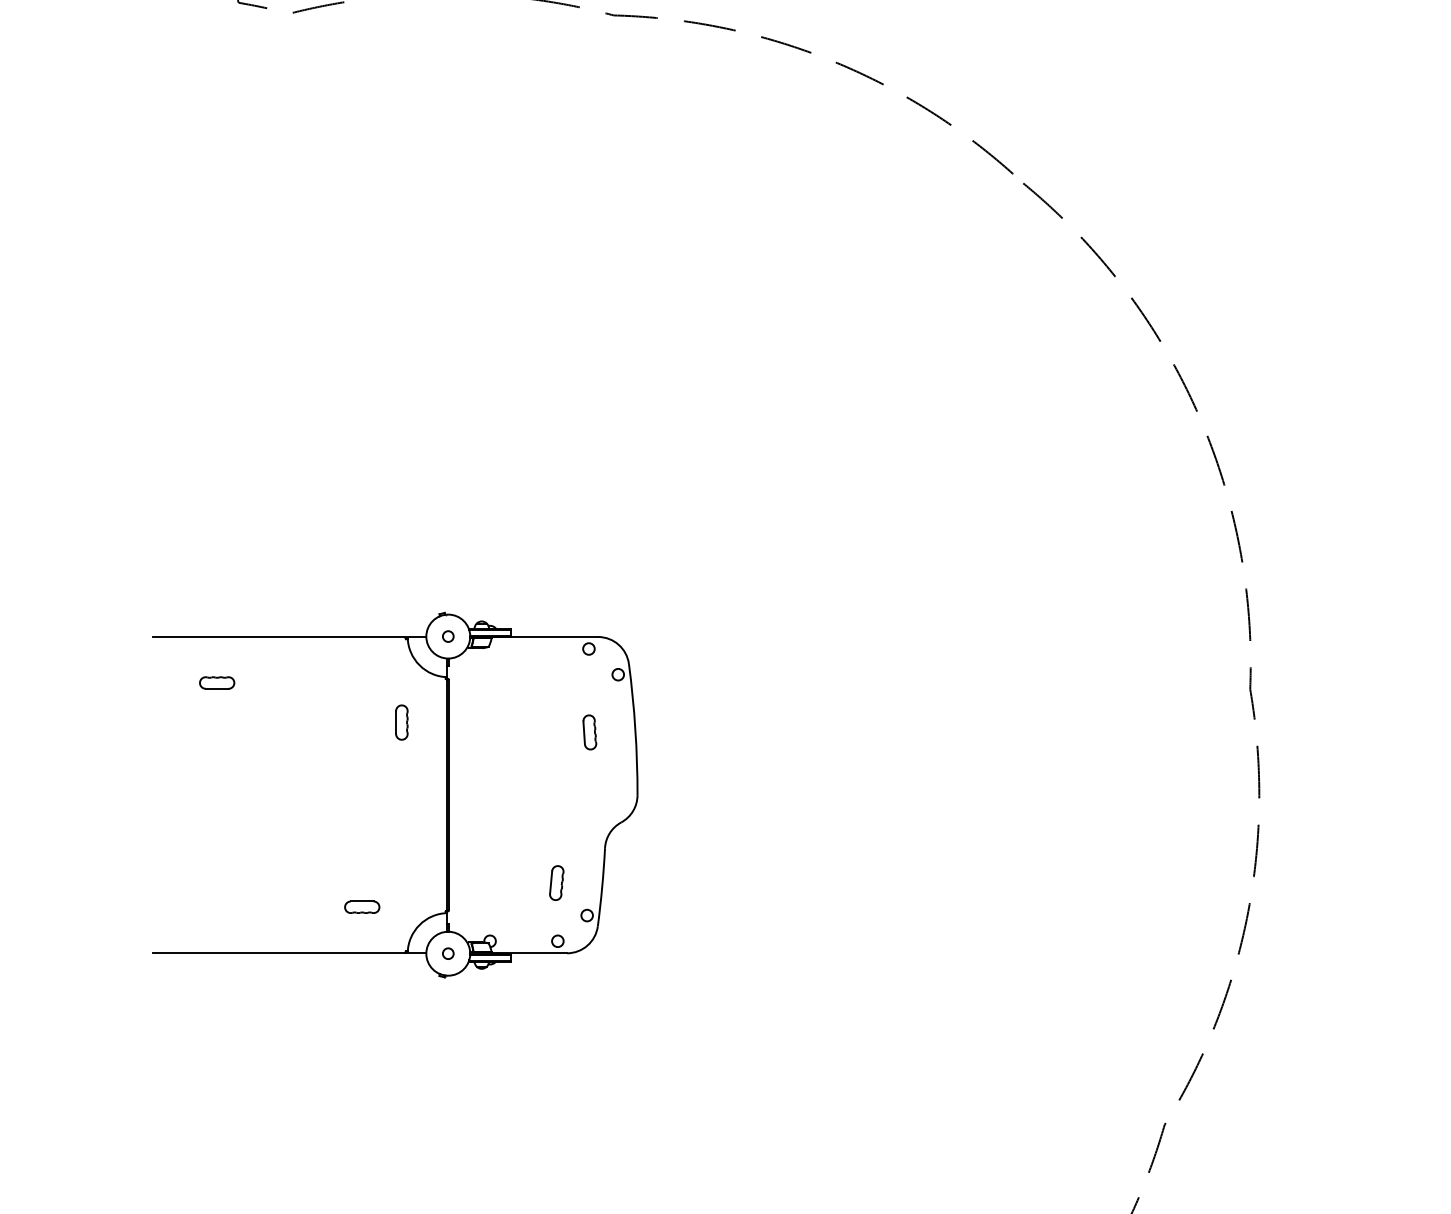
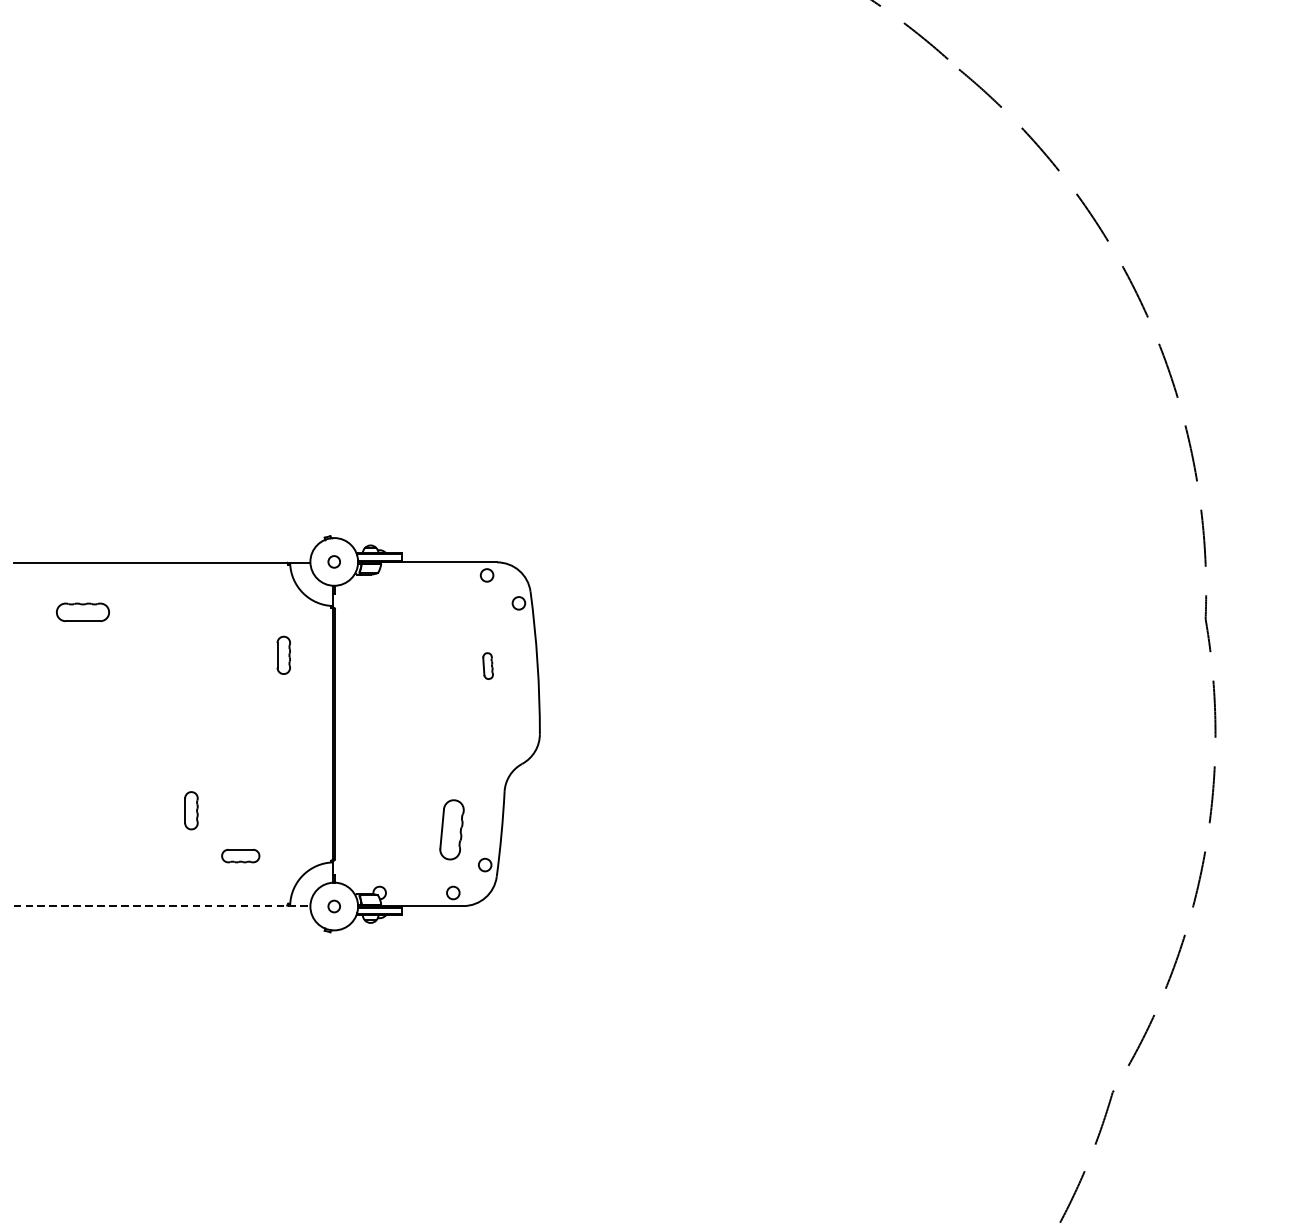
part: (217, 682) -> (83, 611), size x1.4
part: (589, 732) -> (487, 666), size x0.7
part: (316, 865) -> (191, 810), added
part: (556, 882) -> (451, 829), size x1.6
line: (289, 952) -> (161, 905), solid -> dashed

